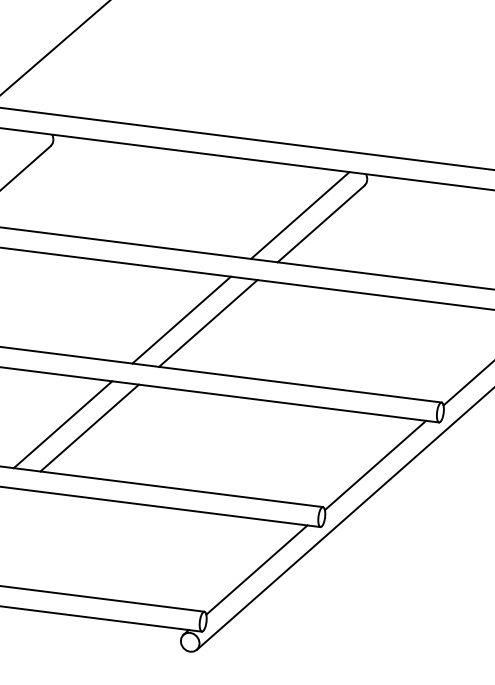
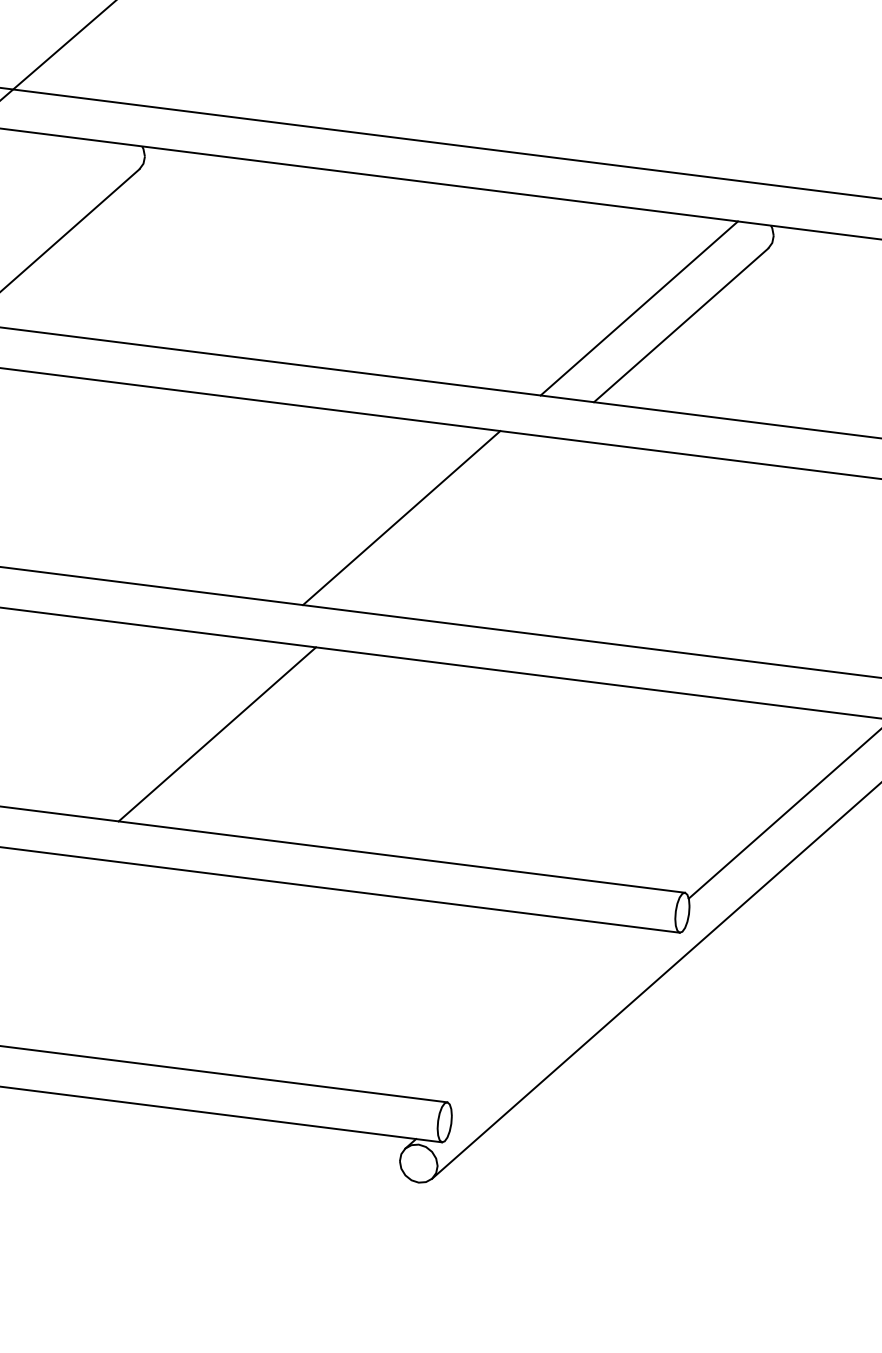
line: (208, 323) -> (455, 524), removed
line: (62, 424) -> (162, 727), removed
line: (256, 569) -> (551, 1017), removed

